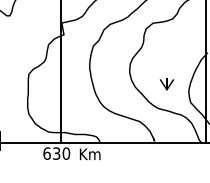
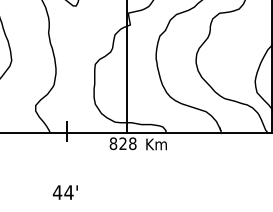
part: (167, 84) -> (233, 74), removed
text: (56, 153) -> (122, 143), 630 -> 828

